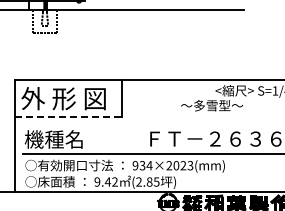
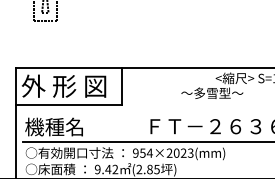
line: (68, 117) -> (68, 105), dashed -> solid
text: (142, 165) -> (142, 153), 934×2023(mm) -> 954×2023(mm)

